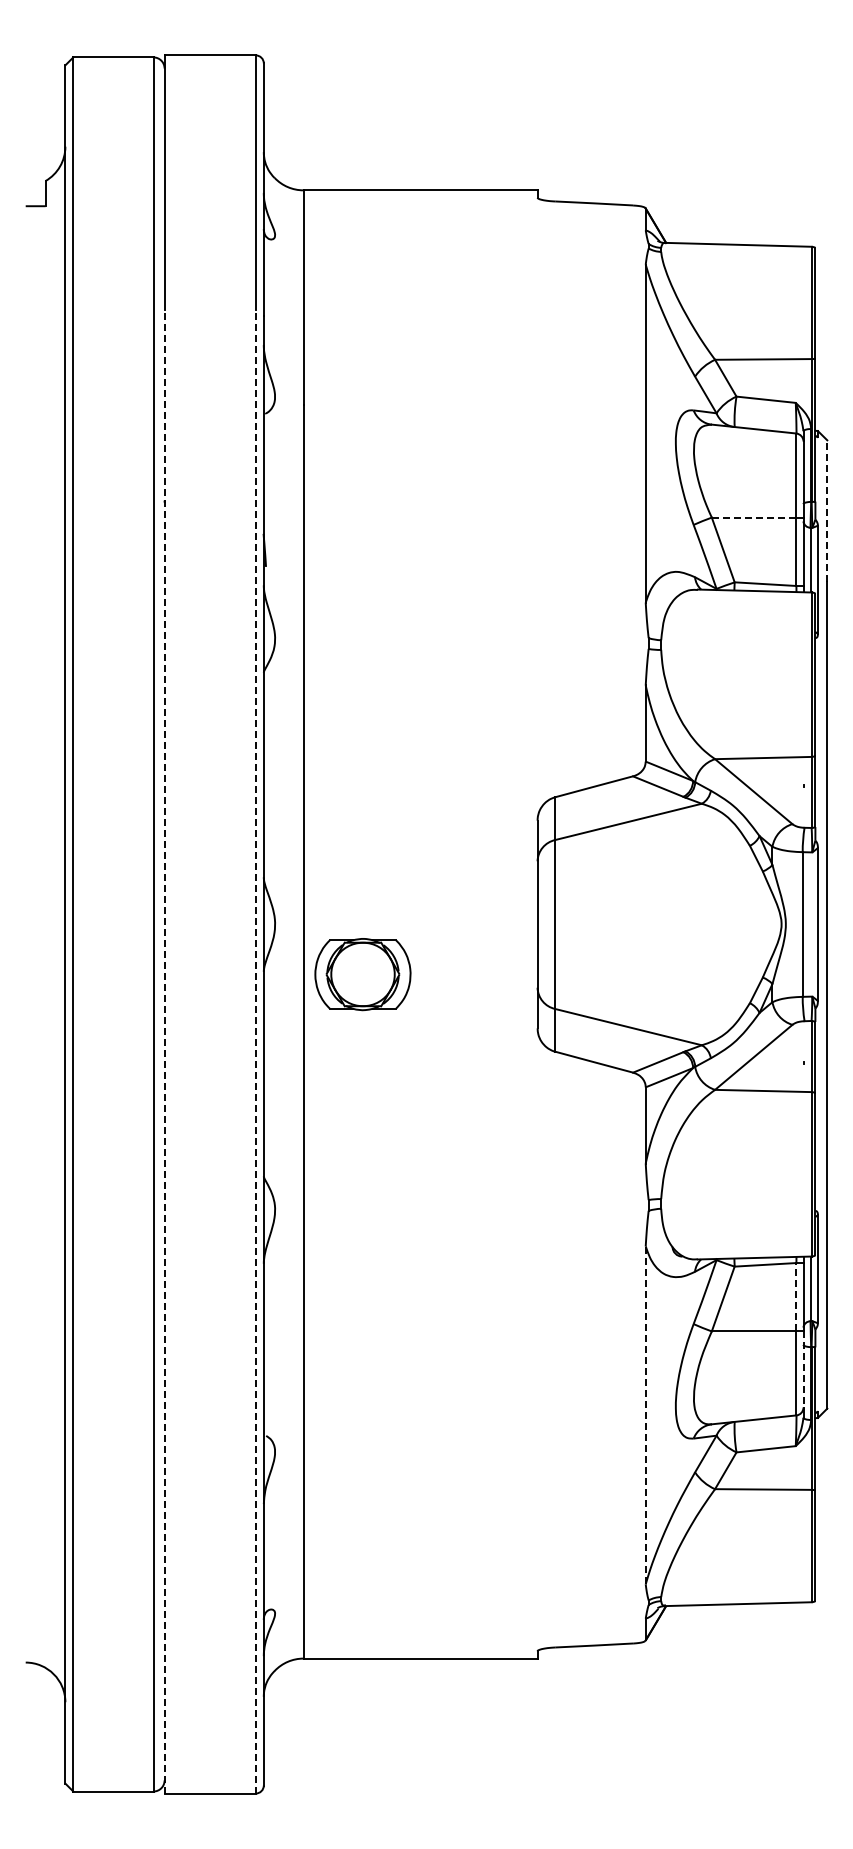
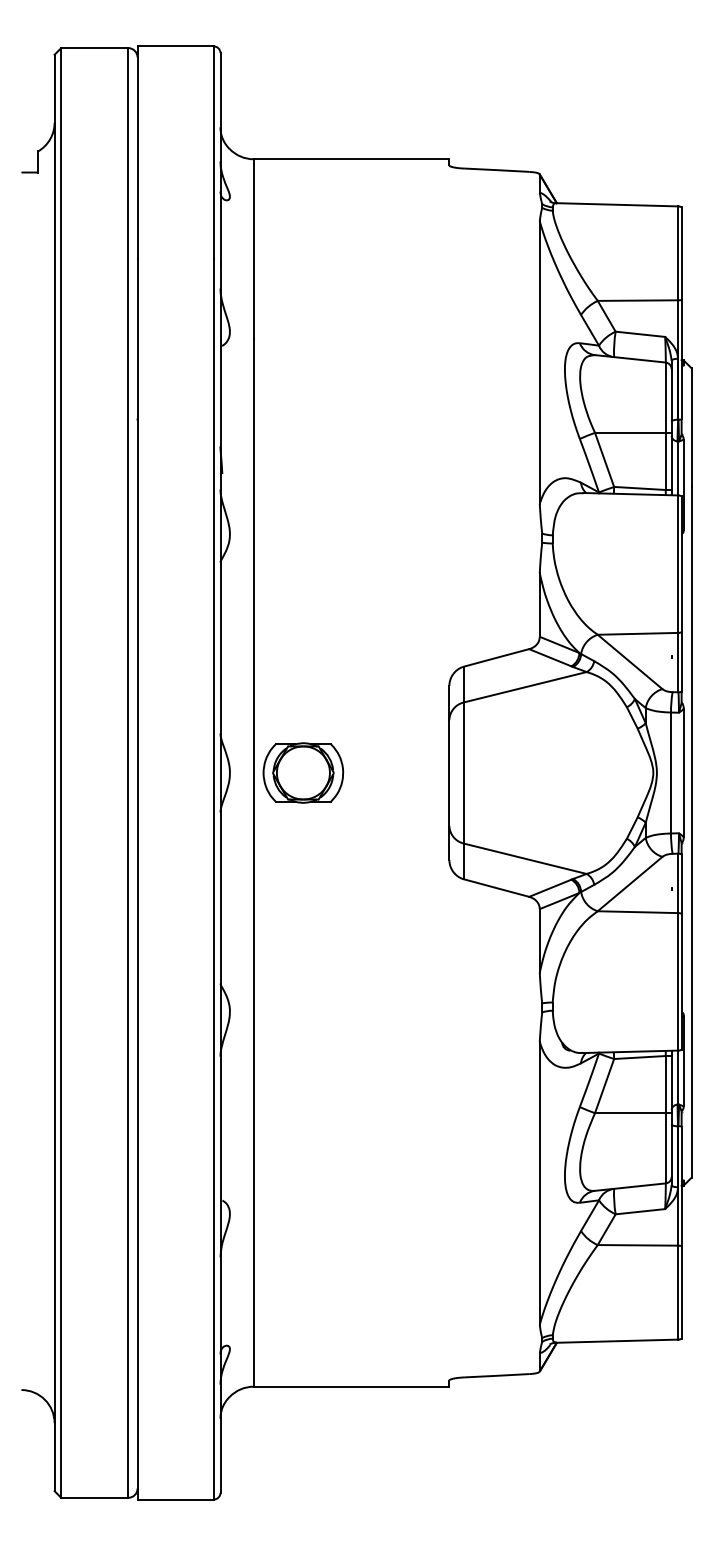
line: (827, 511) -> (691, 427), dashed -> solid
line: (754, 517) -> (630, 432), dashed -> solid
part: (362, 974) -> (302, 773), moved
line: (164, 1051) -> (137, 879), dashed -> solid
line: (255, 1051) -> (213, 879), dashed -> solid
line: (796, 1296) -> (665, 1083), dashed -> solid
line: (803, 1369) -> (671, 1145), dashed -> solid
line: (645, 1414) -> (539, 1182), dashed -> solid

